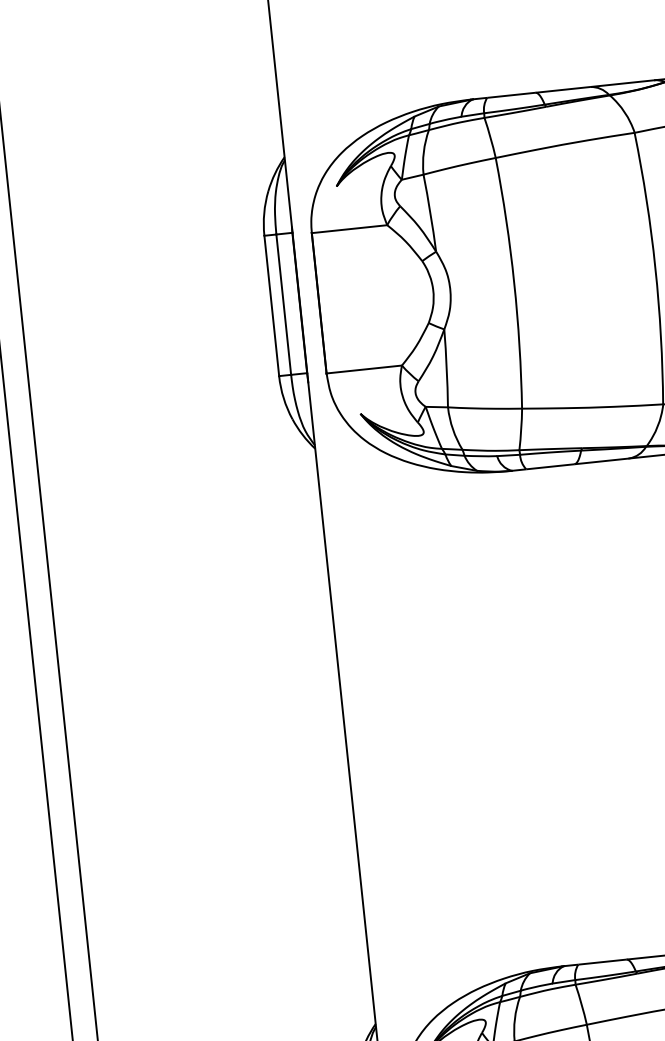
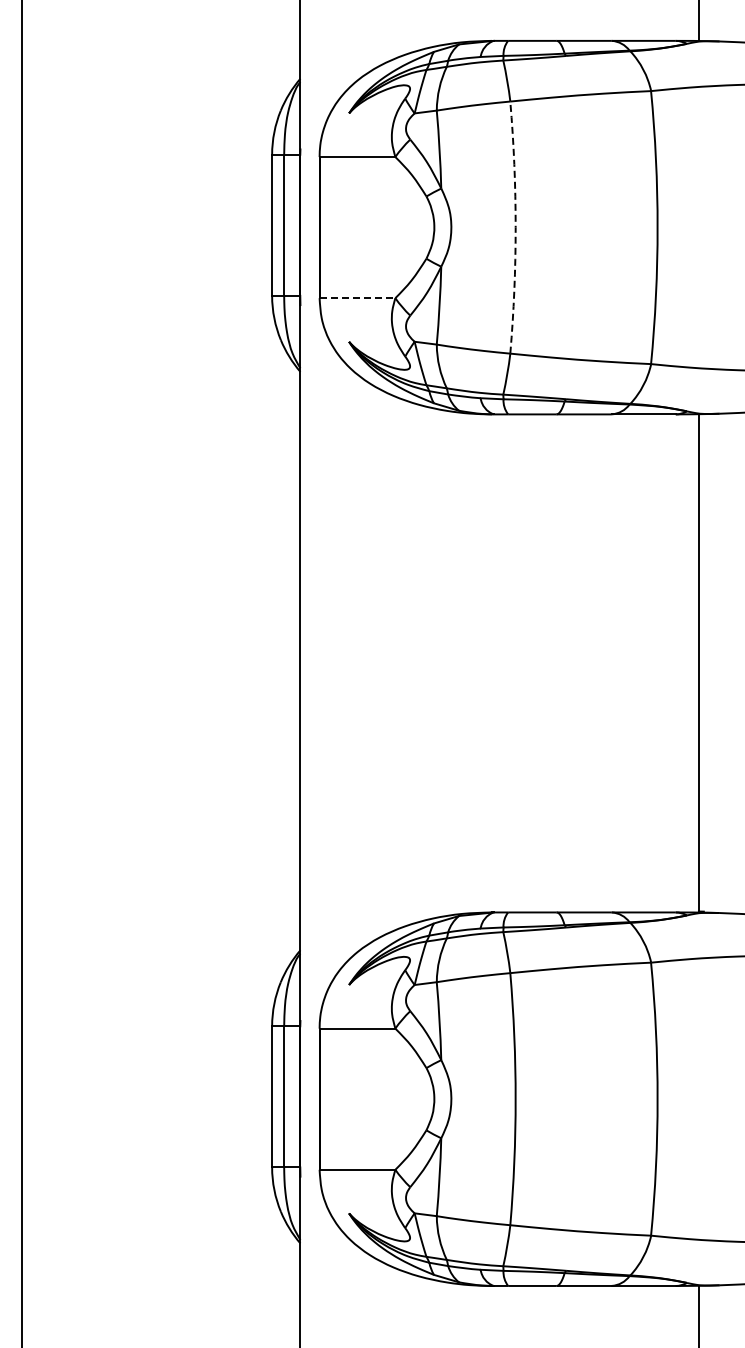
arc: (514, 282) -> (515, 227), solid -> dashed
line: (364, 369) -> (357, 298), solid -> dashed

